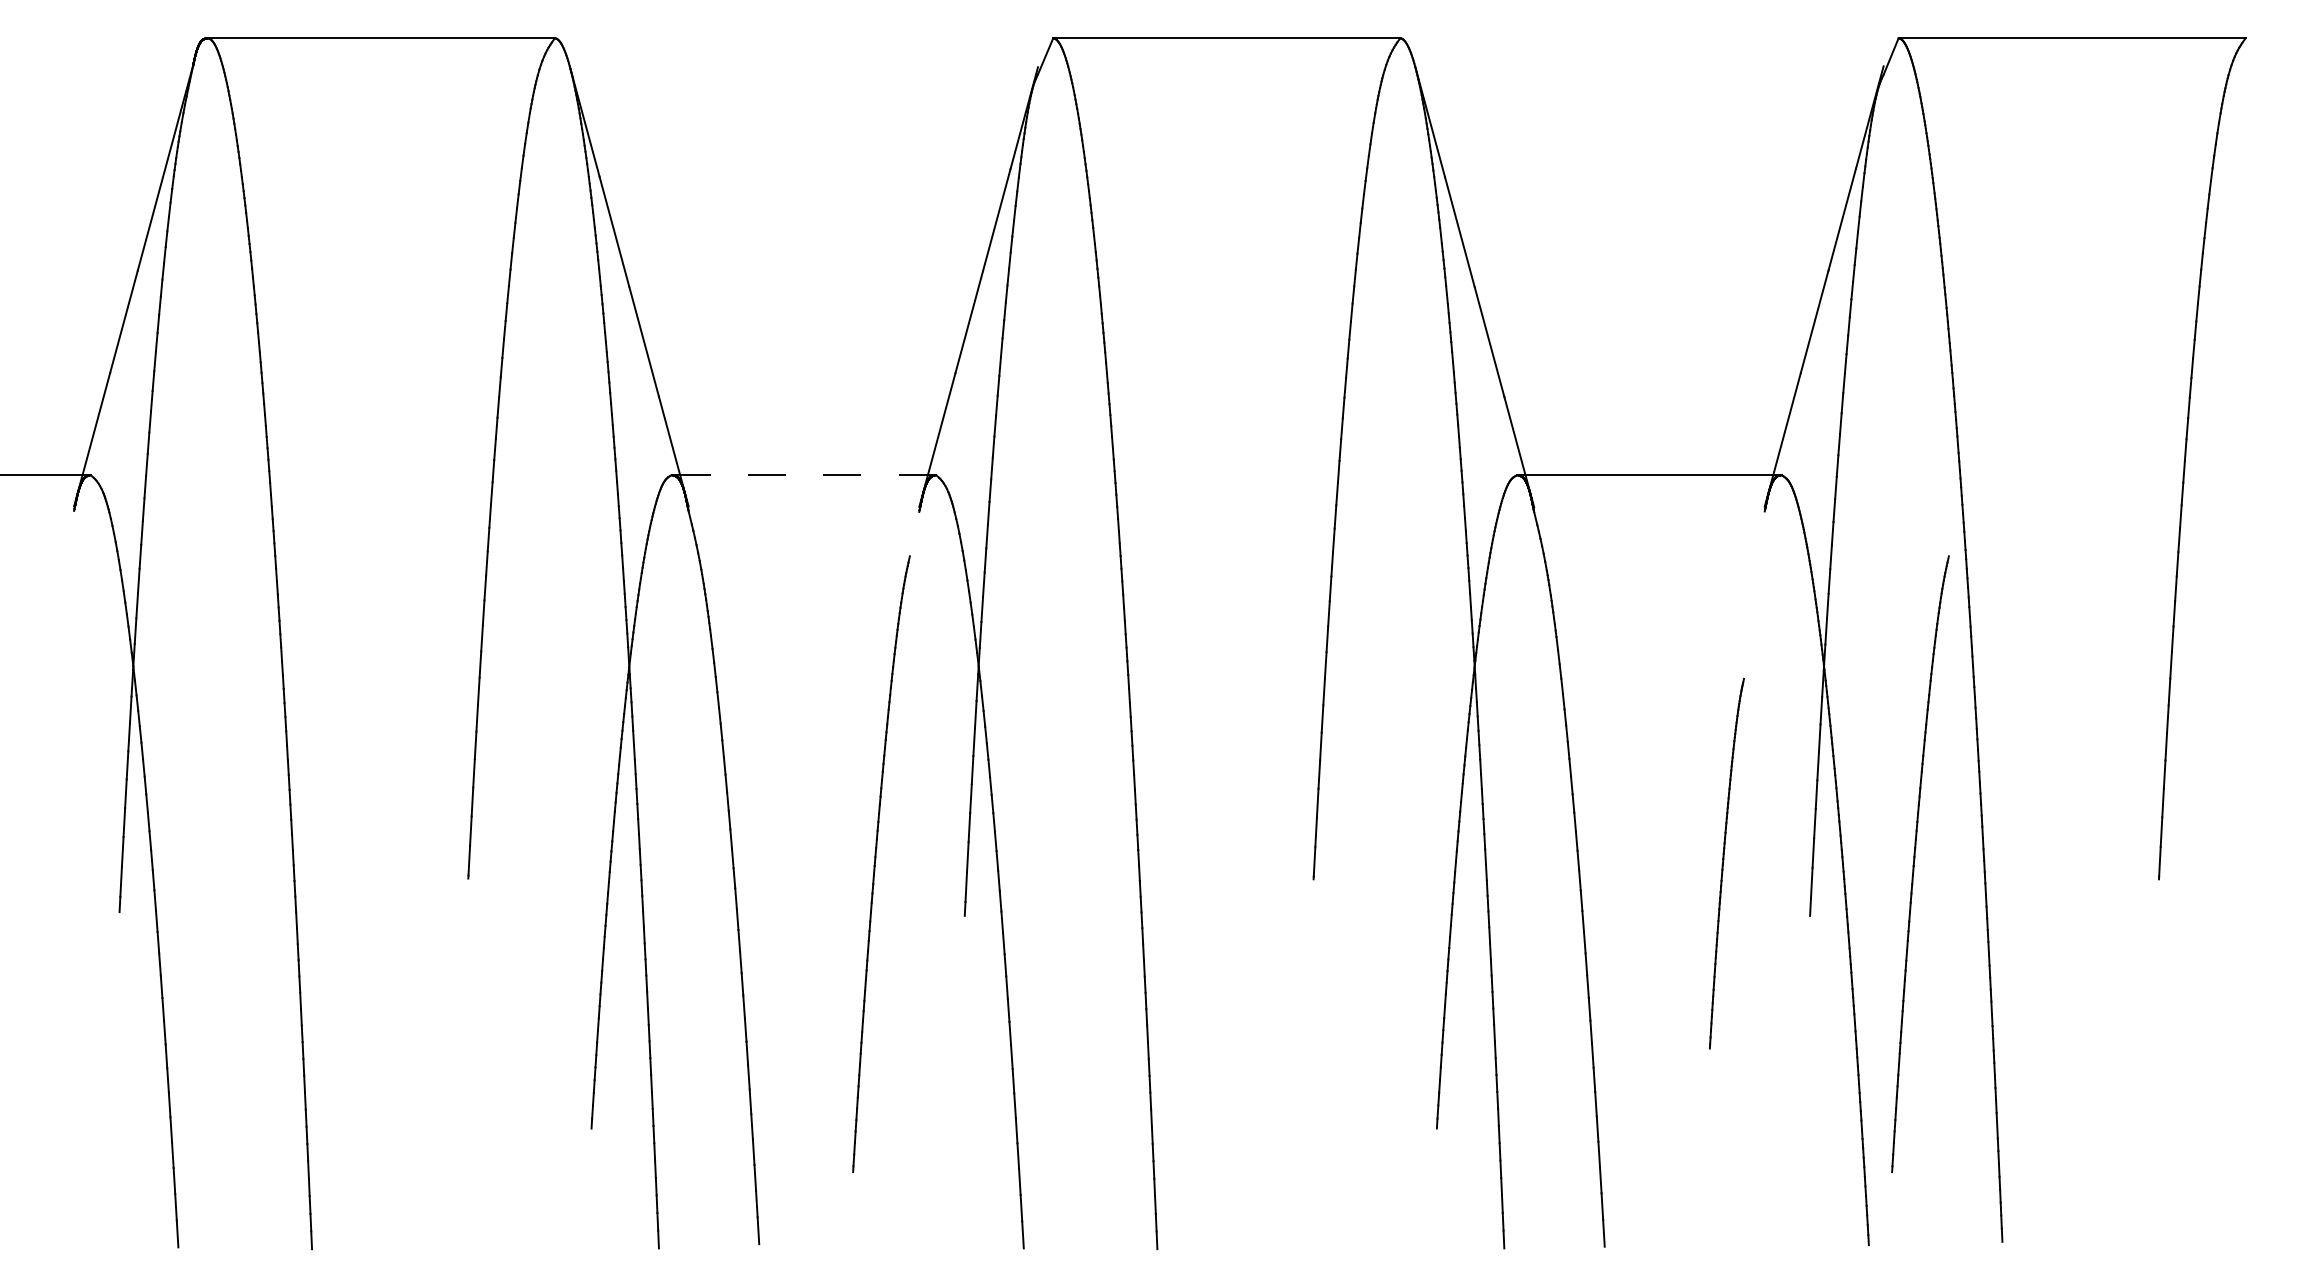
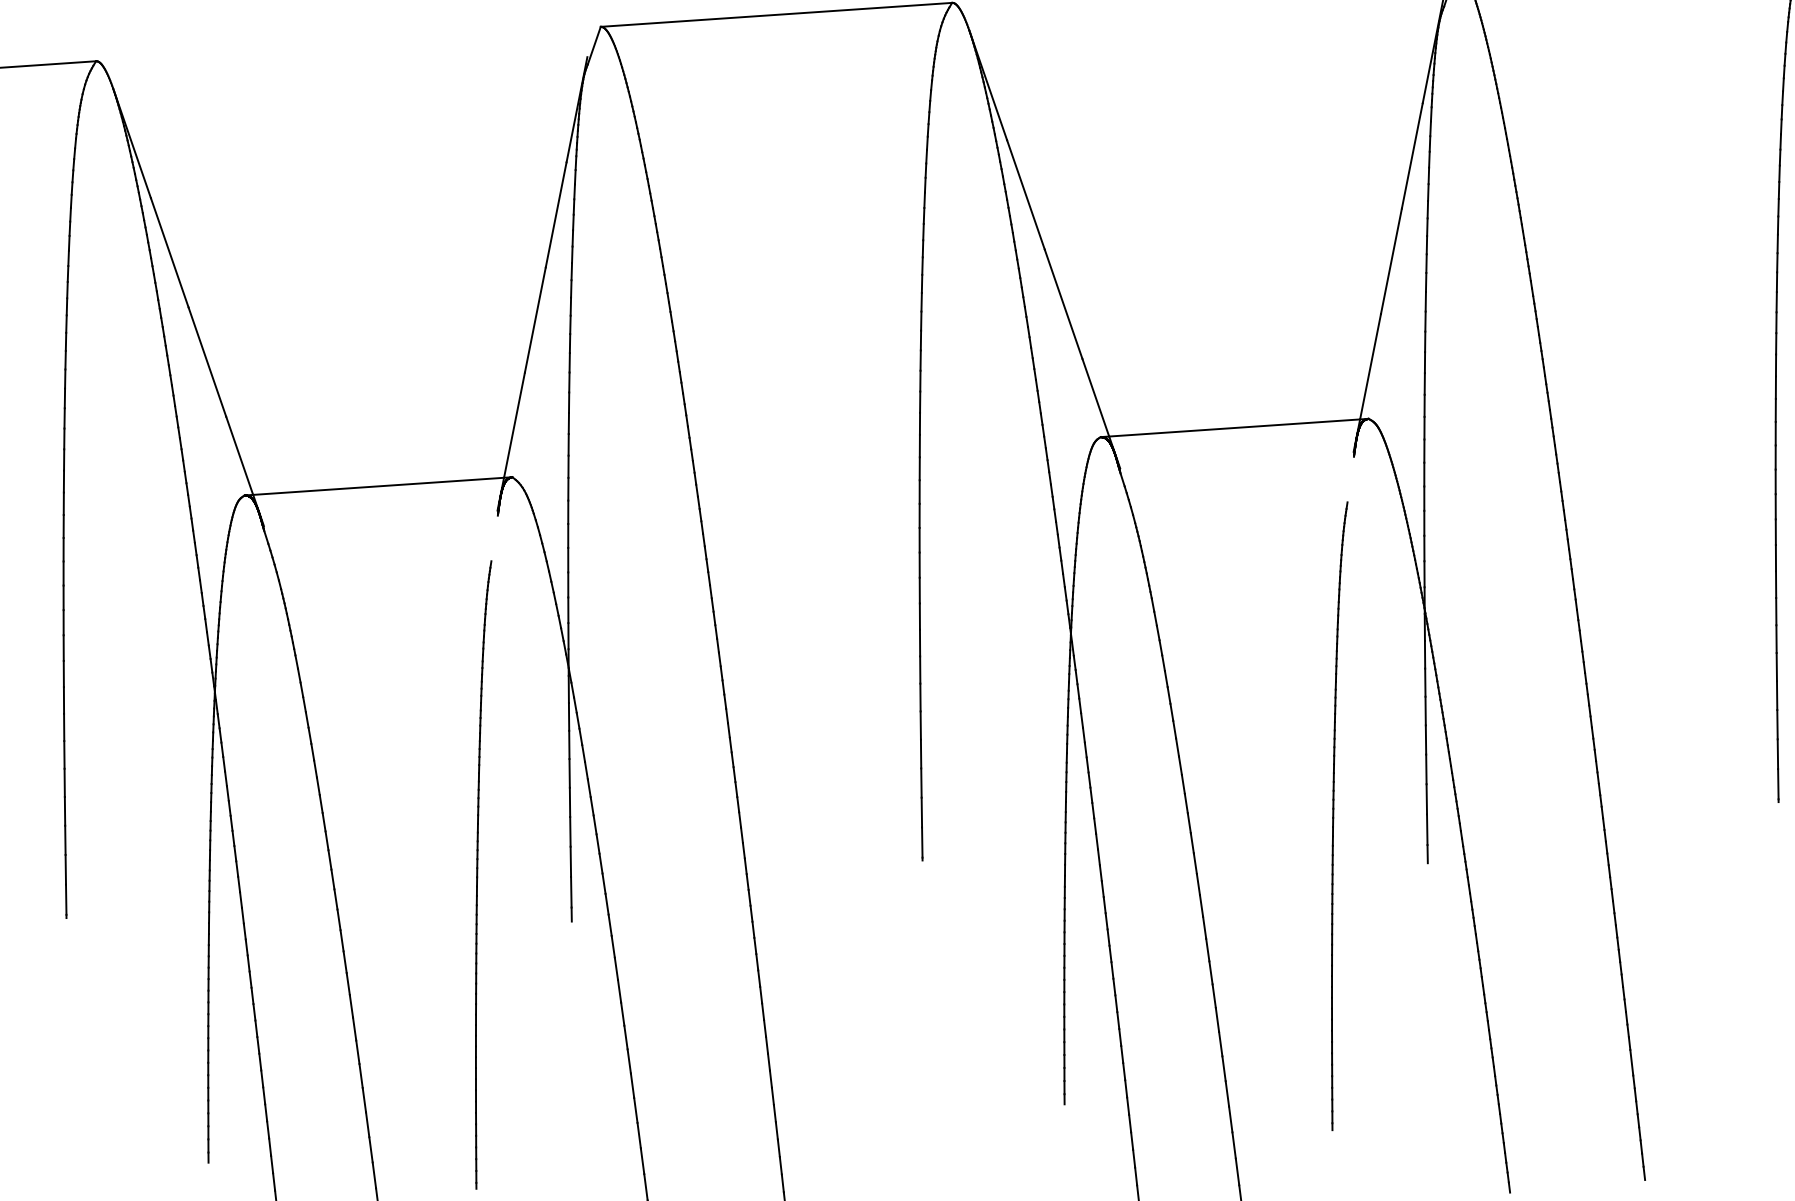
line: (807, 475) -> (382, 486), dashed -> solid
part: (1726, 863) -> (1339, 815), size x1.67
part: (1920, 864) -> (1536, 803), removed

